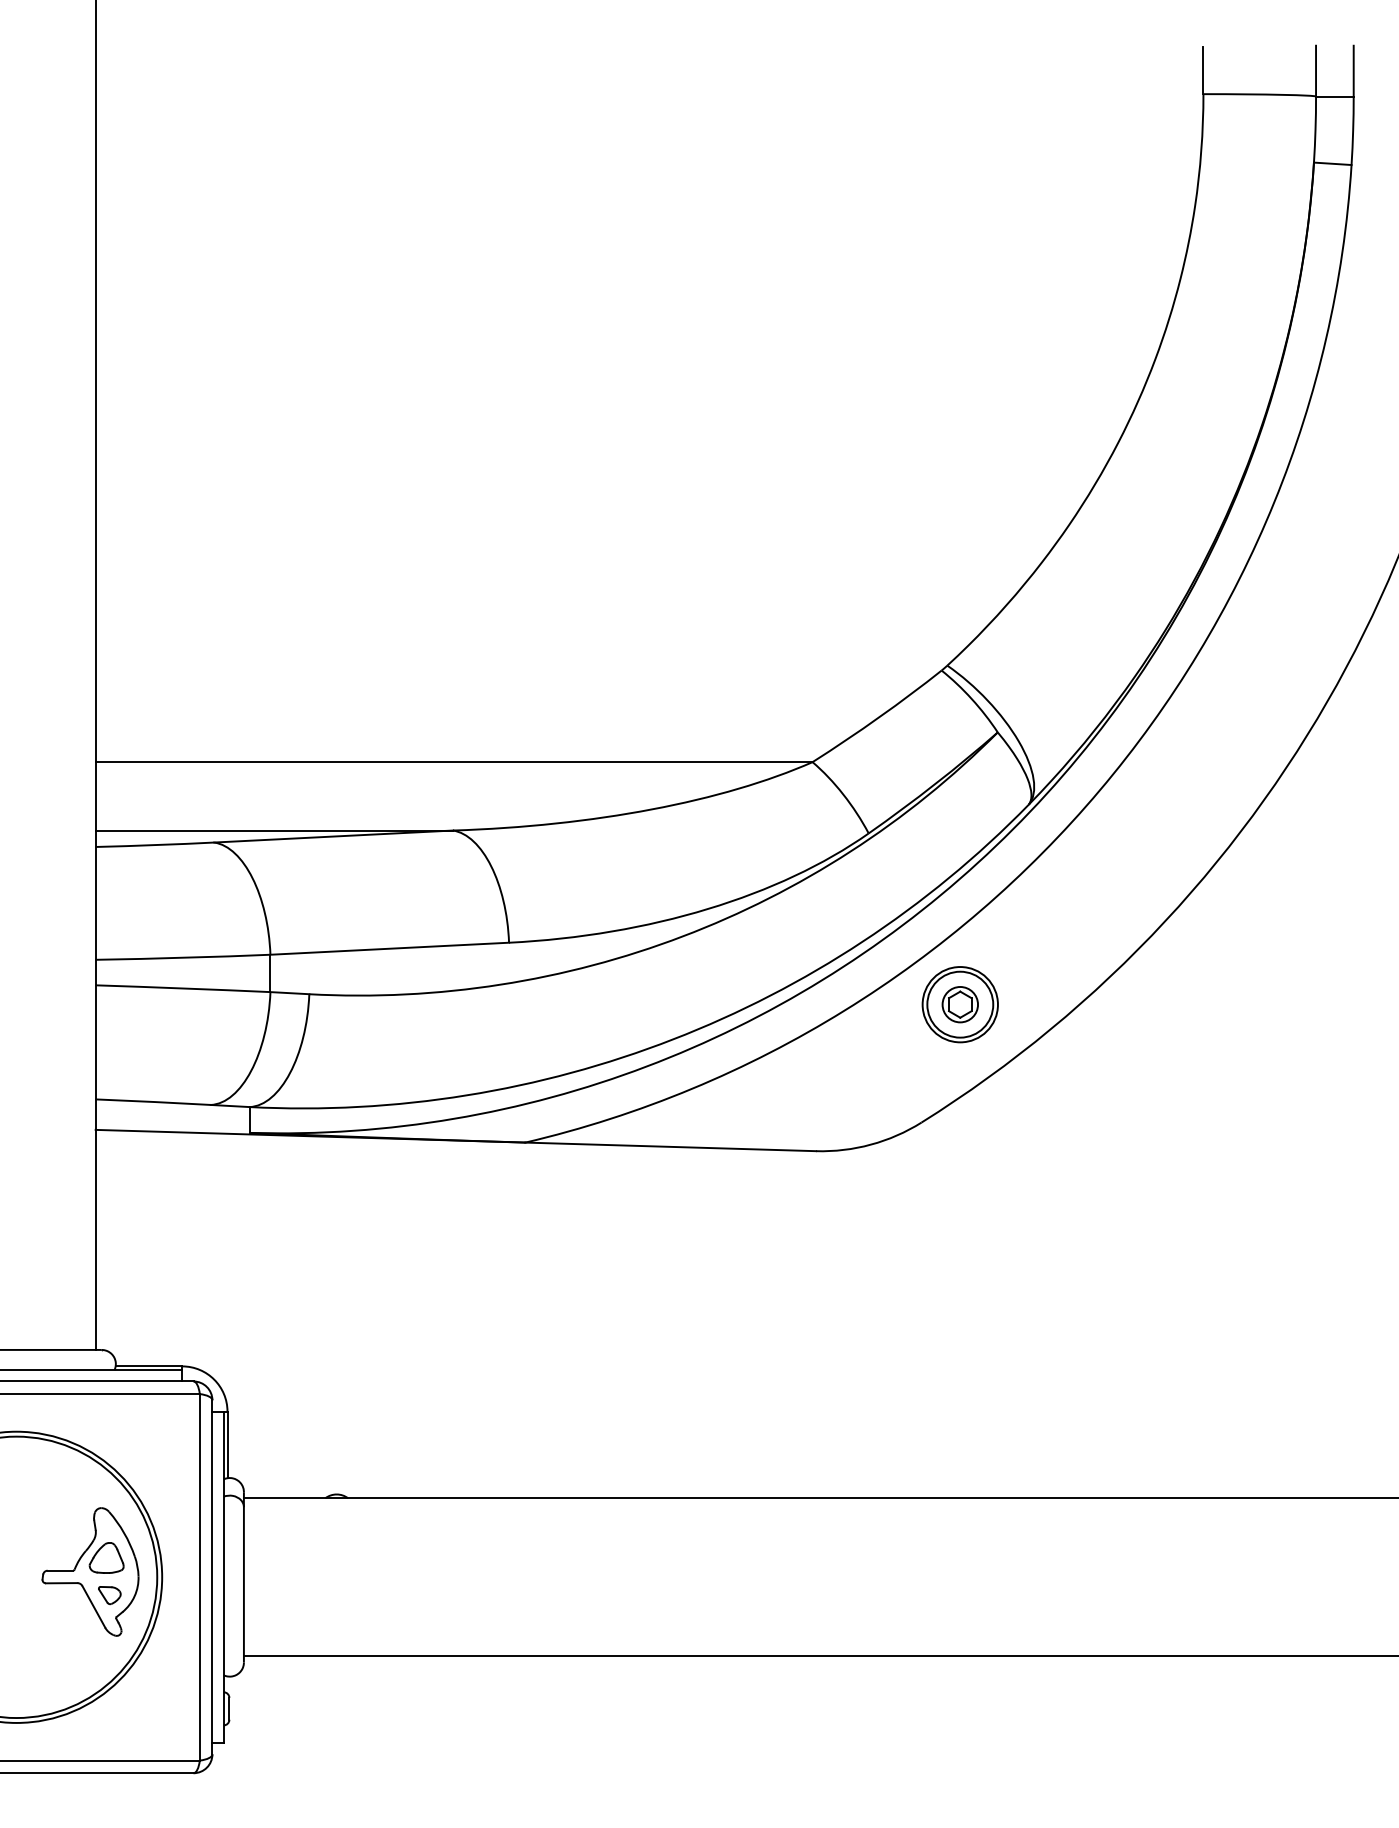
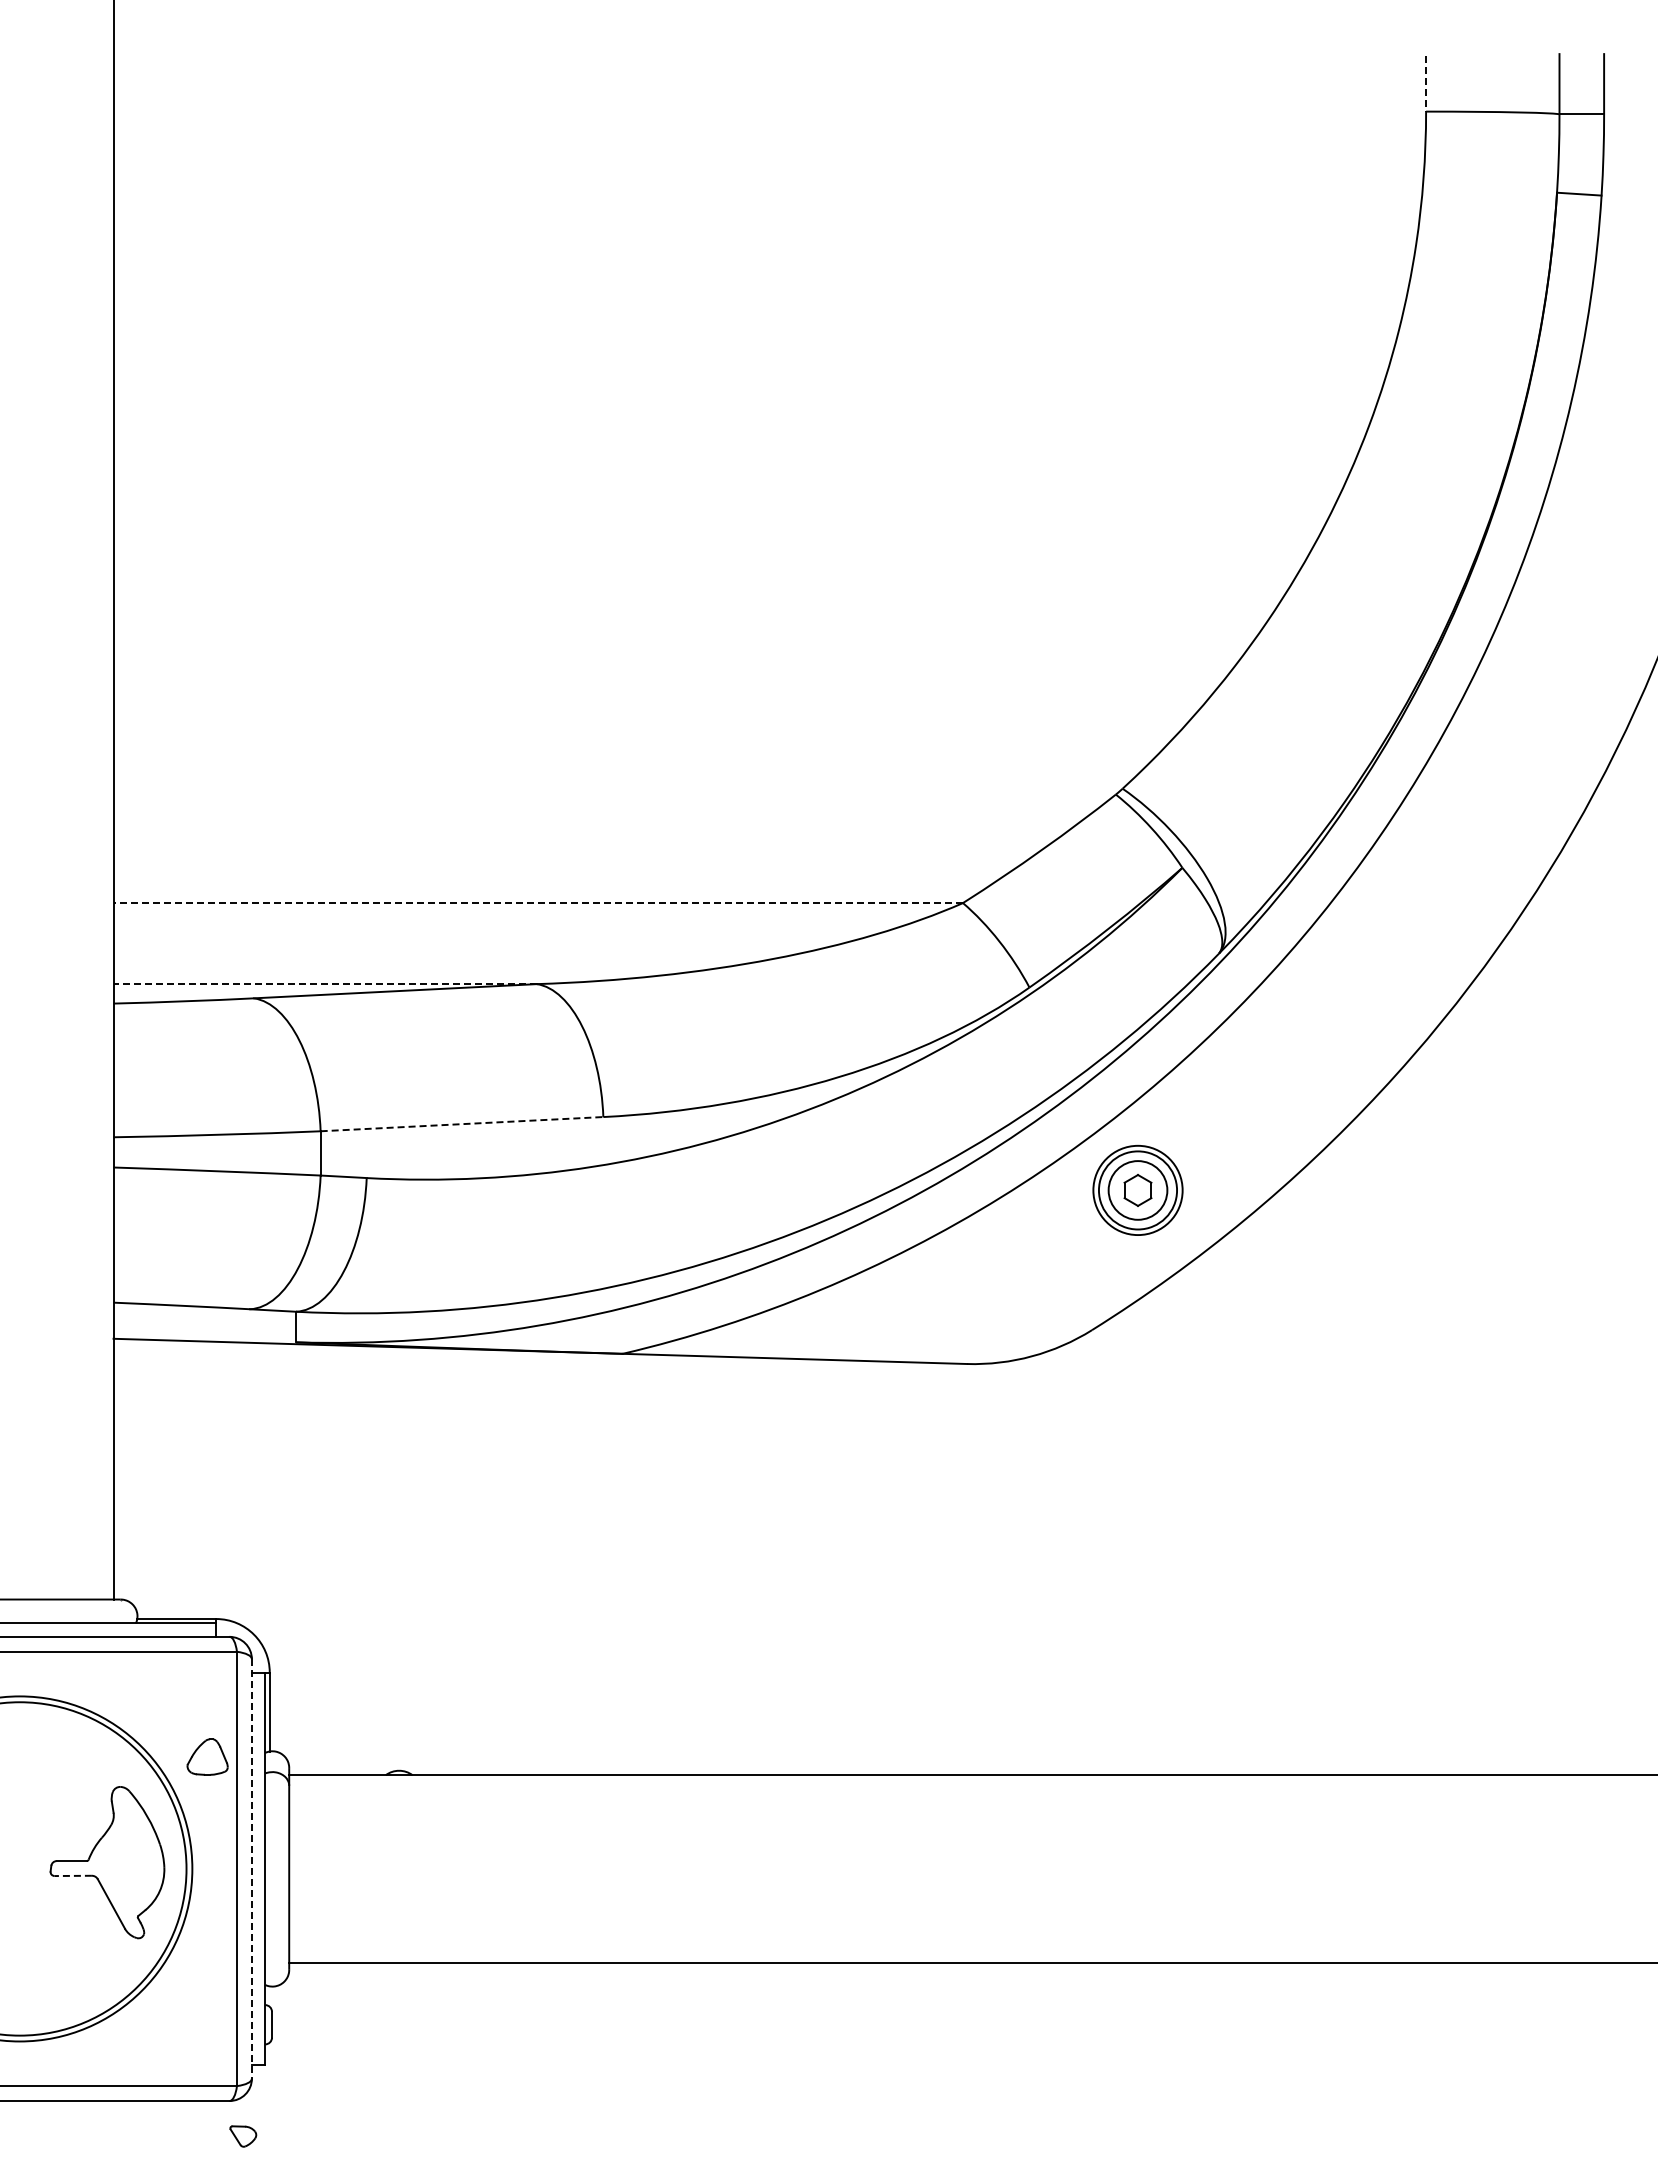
line: (1203, 70) -> (1426, 83), solid -> dashed
line: (454, 762) -> (538, 903), solid -> dashed
line: (274, 830) -> (325, 984), solid -> dashed
line: (390, 949) -> (462, 1124), solid -> dashed
circle: (959, 1004) -> (1137, 1190), size x1.4
part: (106, 1557) -> (207, 1756), moved
line: (212, 1576) -> (251, 1868), solid -> dashed
line: (61, 1582) -> (73, 1875), solid -> dashed
part: (109, 1595) -> (243, 2136), moved

